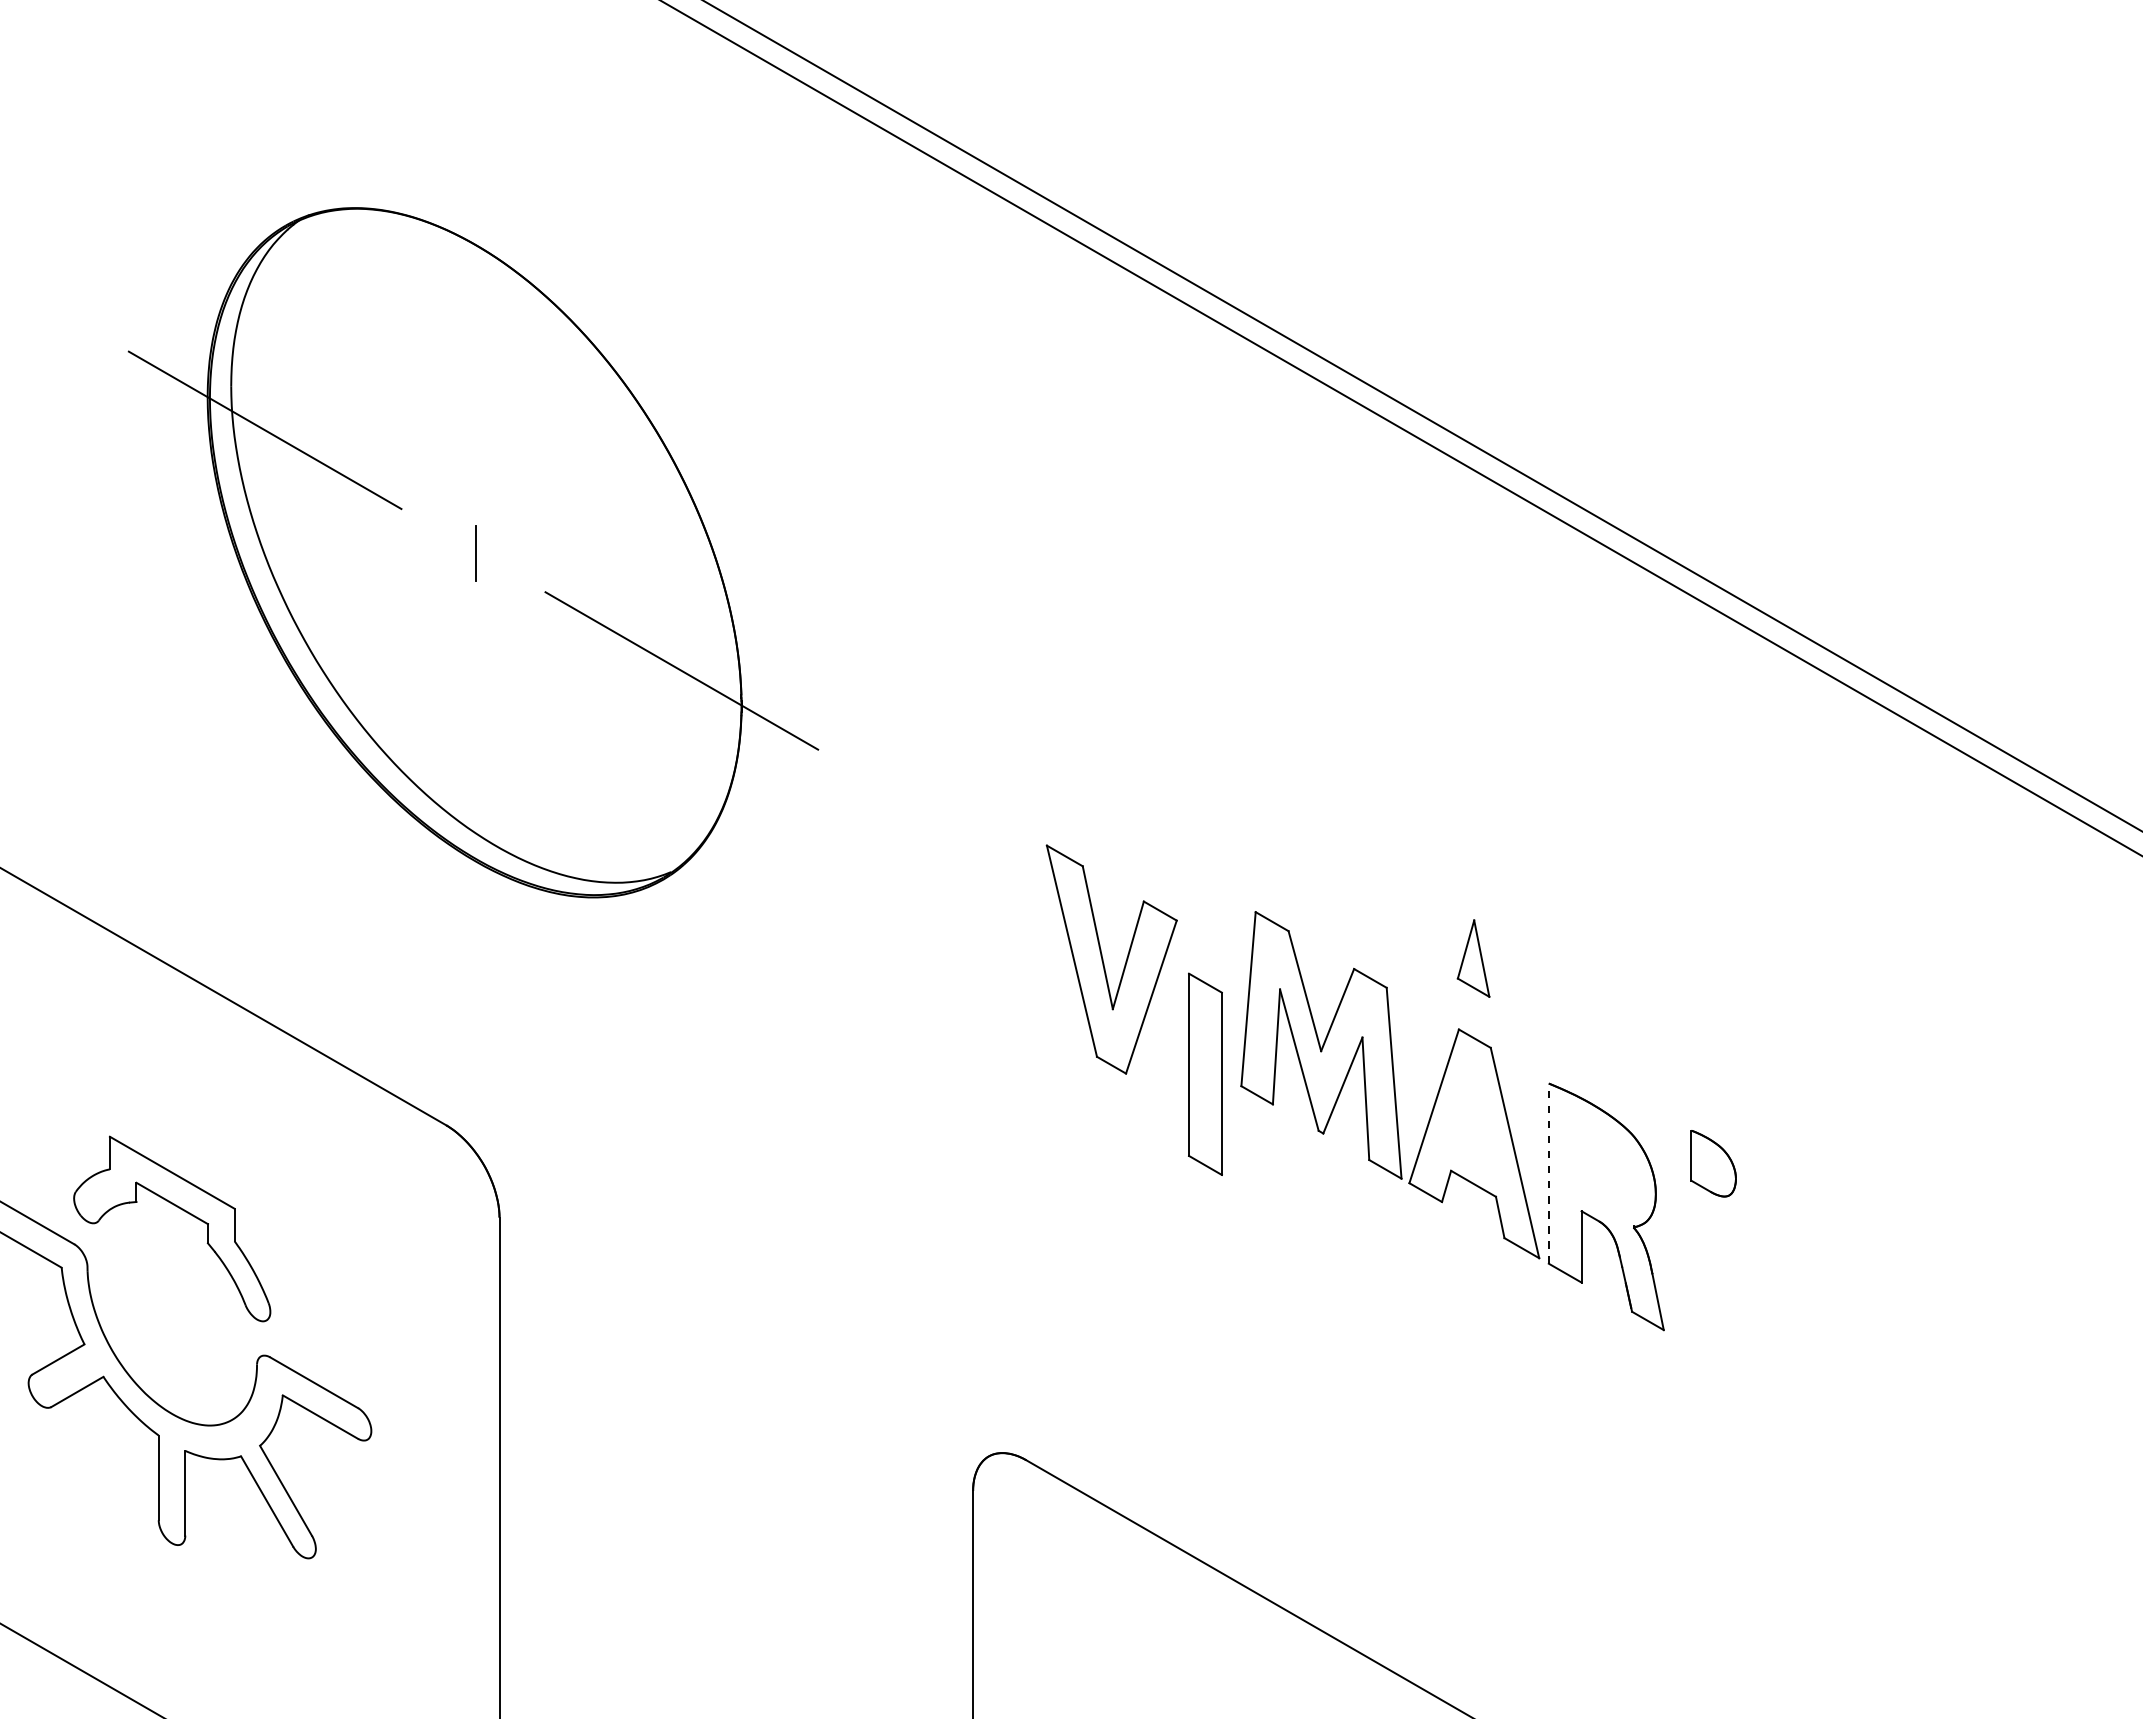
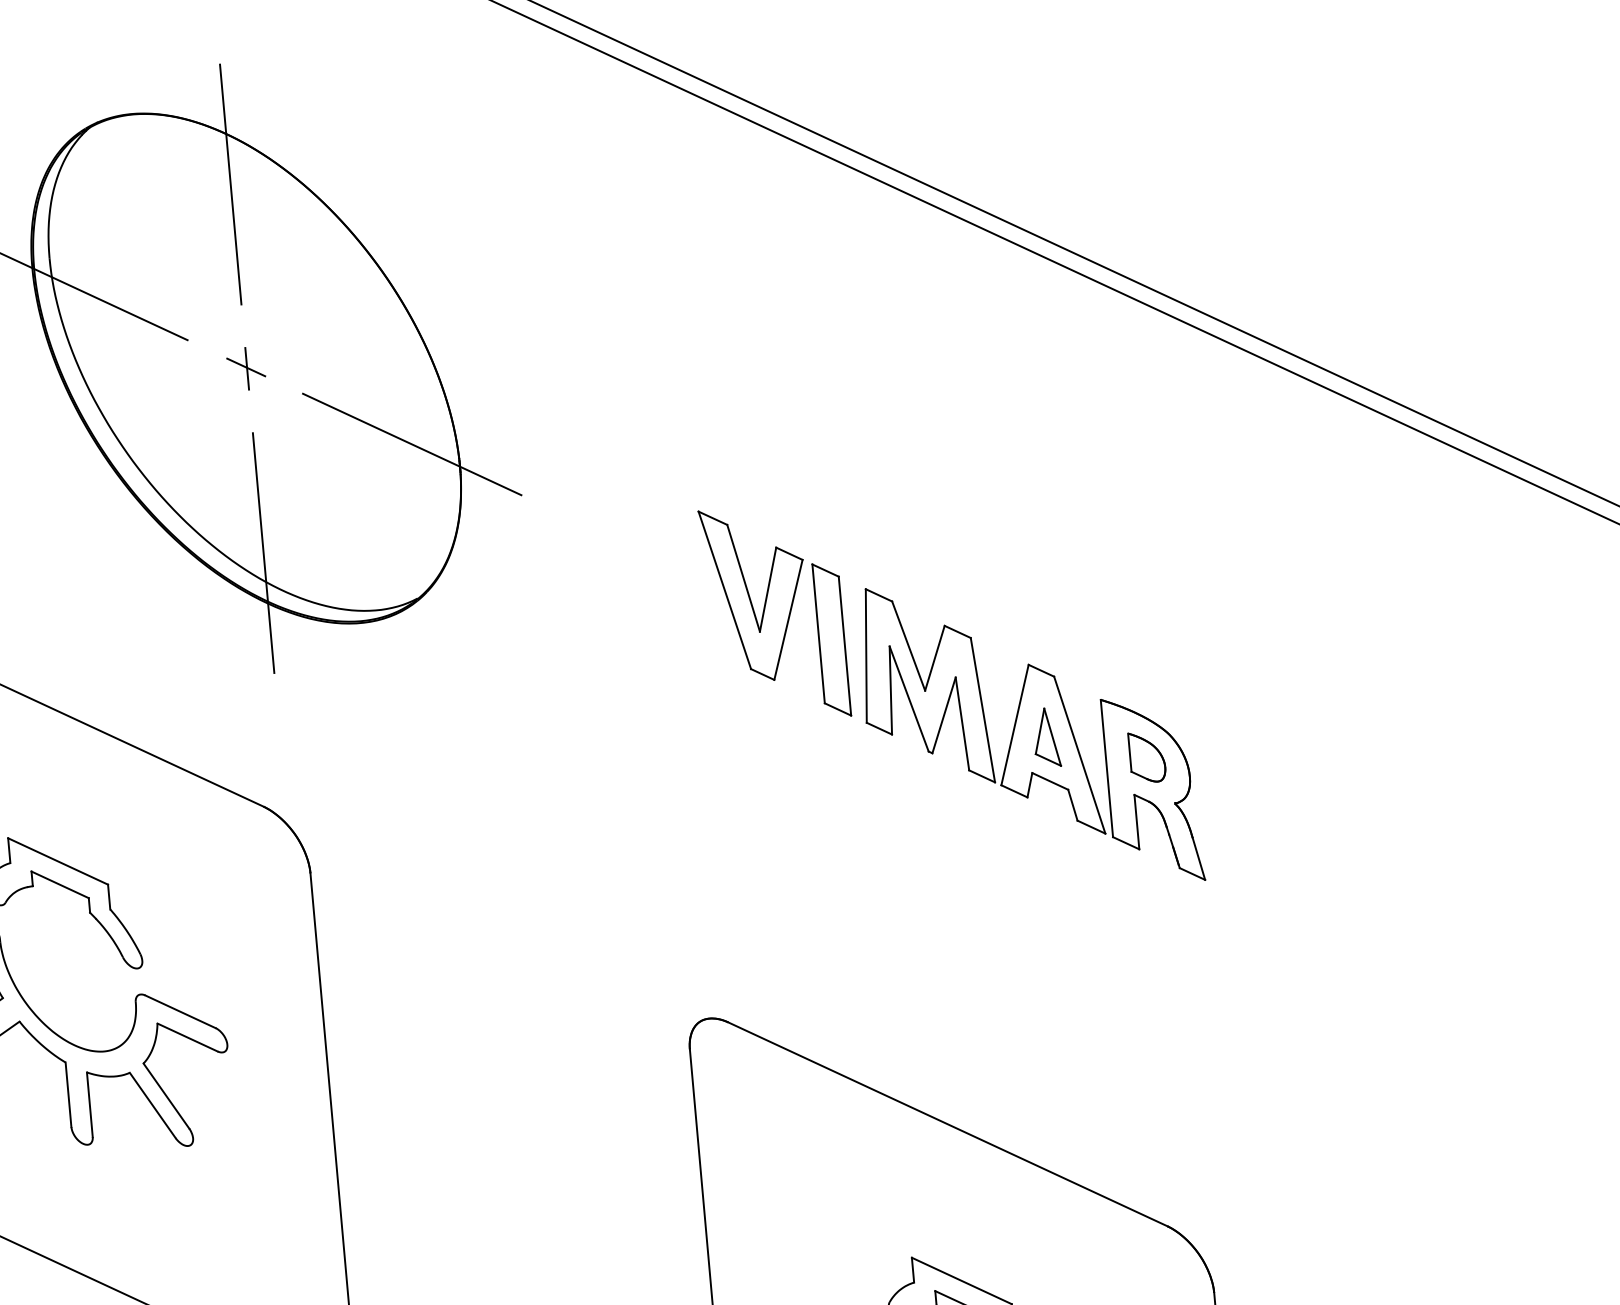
line: (475, 310) -> (230, 183), added
line: (474, 551) -> (246, 367), added
line: (475, 794) -> (263, 552), added
part: (1473, 958) -> (1046, 737), moved
part: (1103, 959) -> (749, 594), moved
part: (1205, 1073) -> (831, 639), moved
part: (1713, 1163) -> (1147, 757), moved
line: (1548, 1173) -> (1106, 768), dashed -> solid

